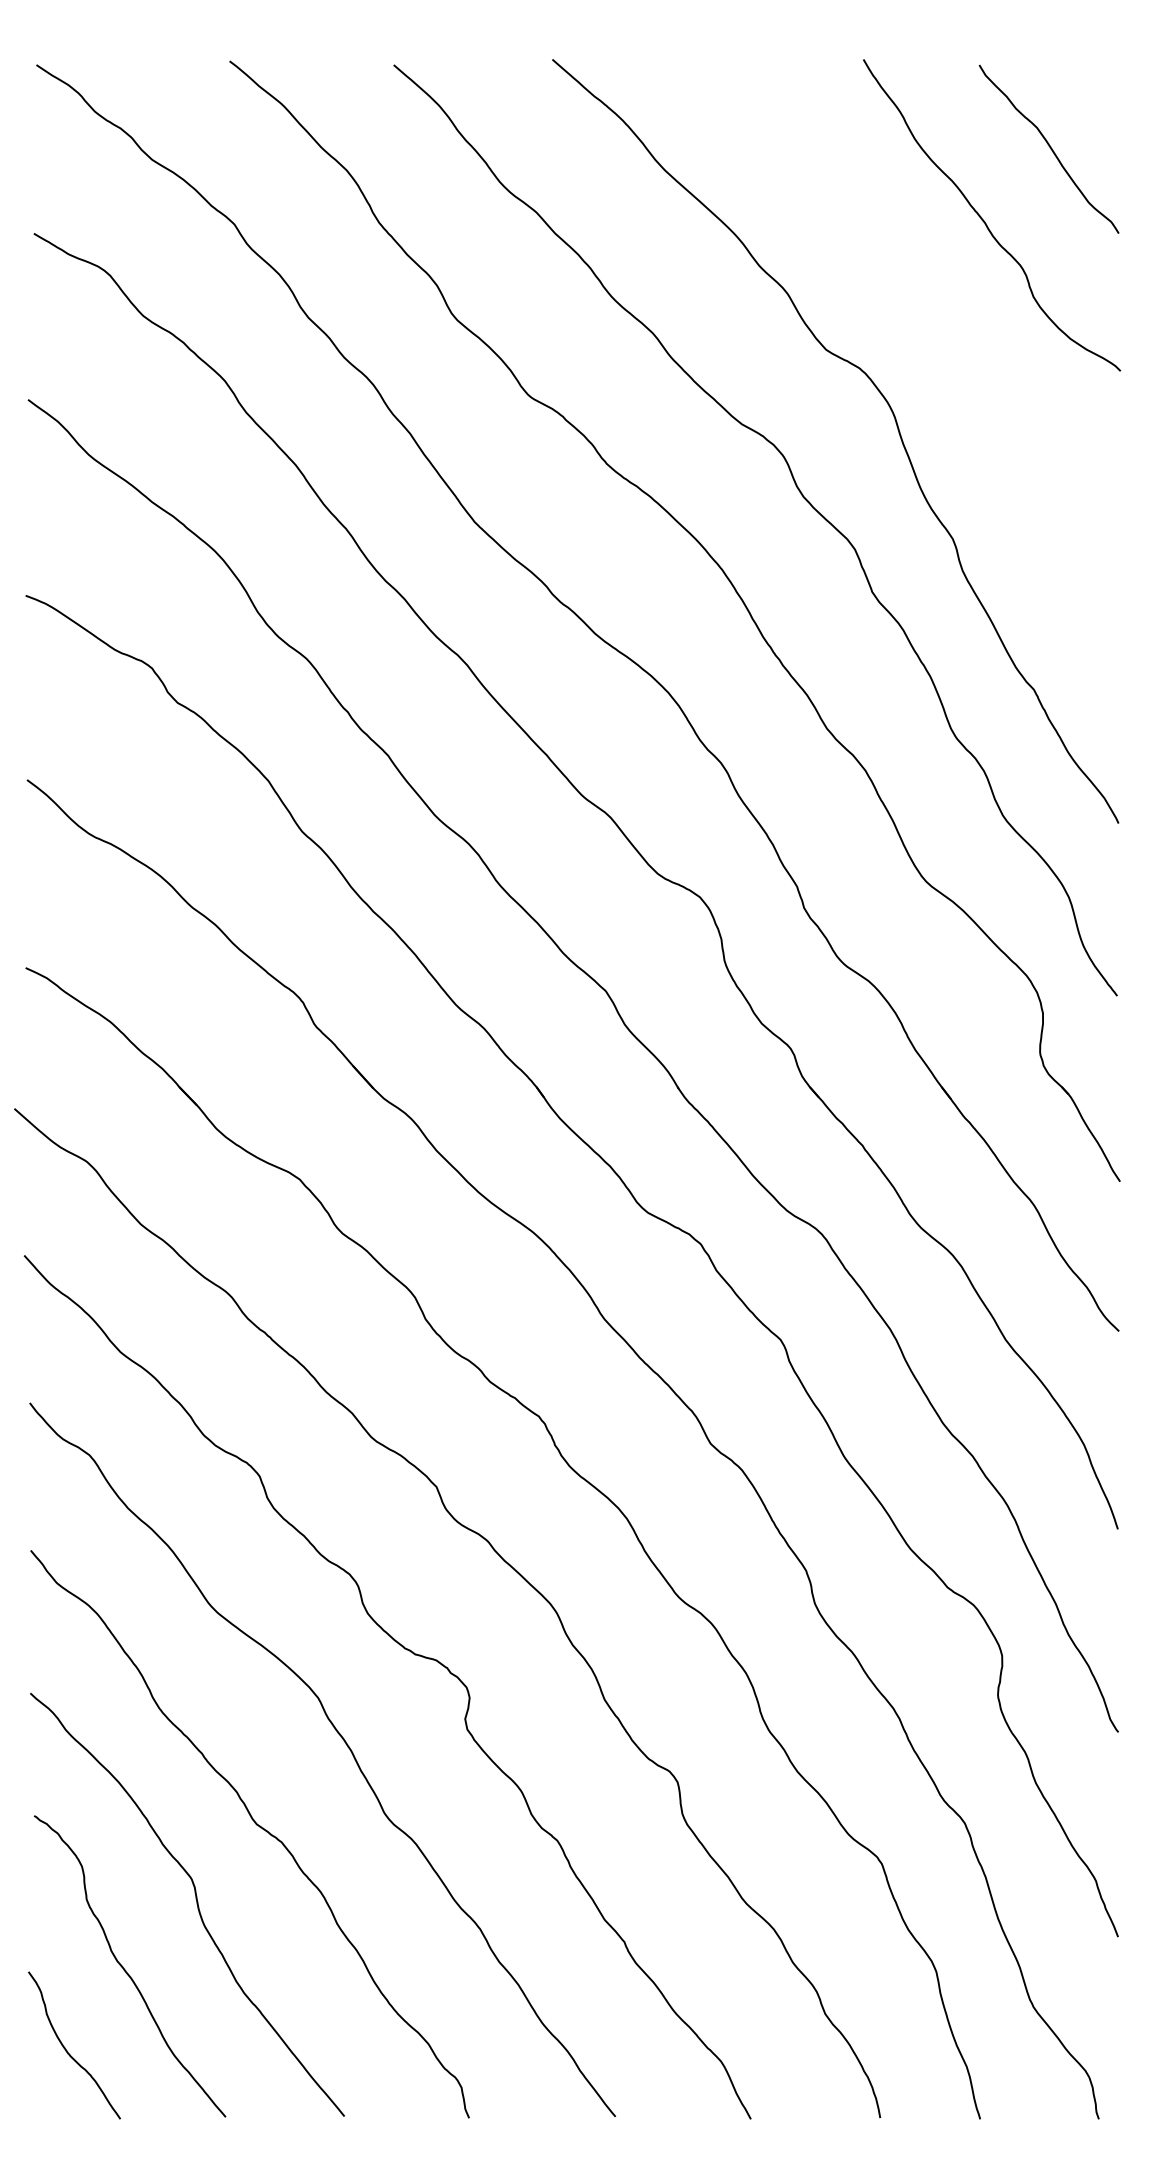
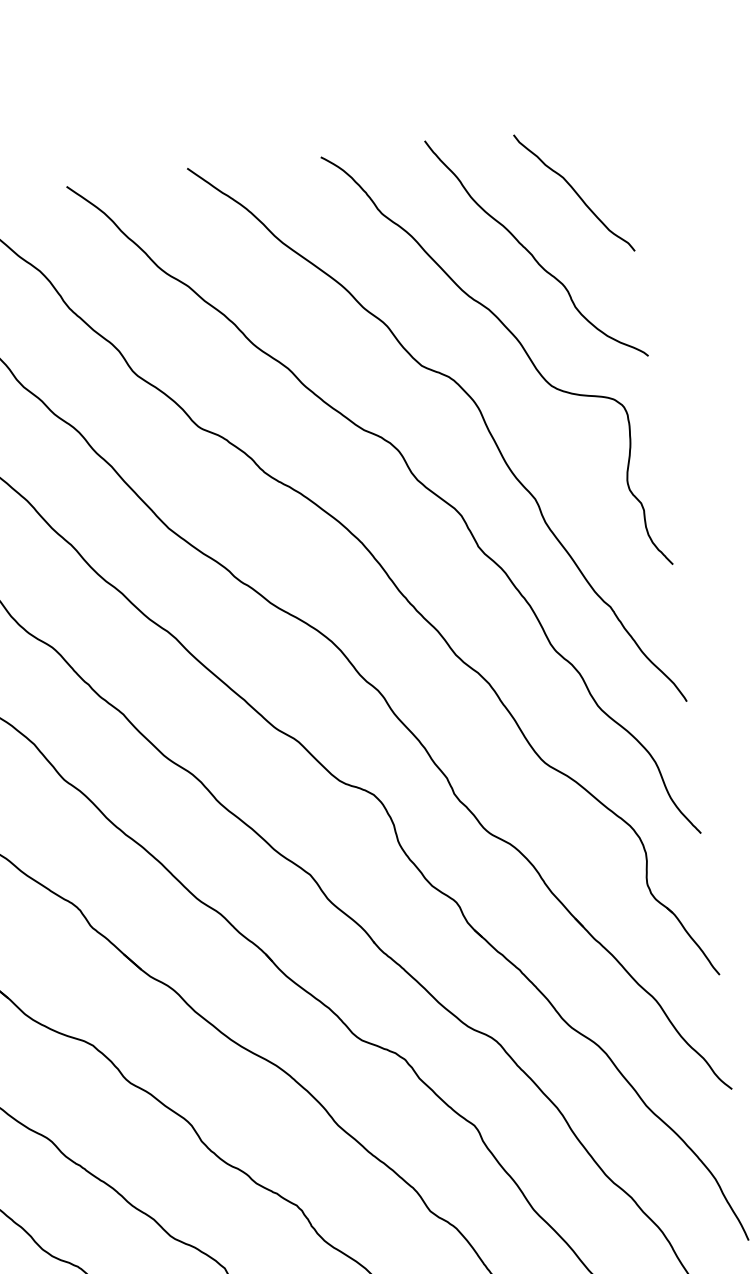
curve: (956, 337) -> (520, 344), added

